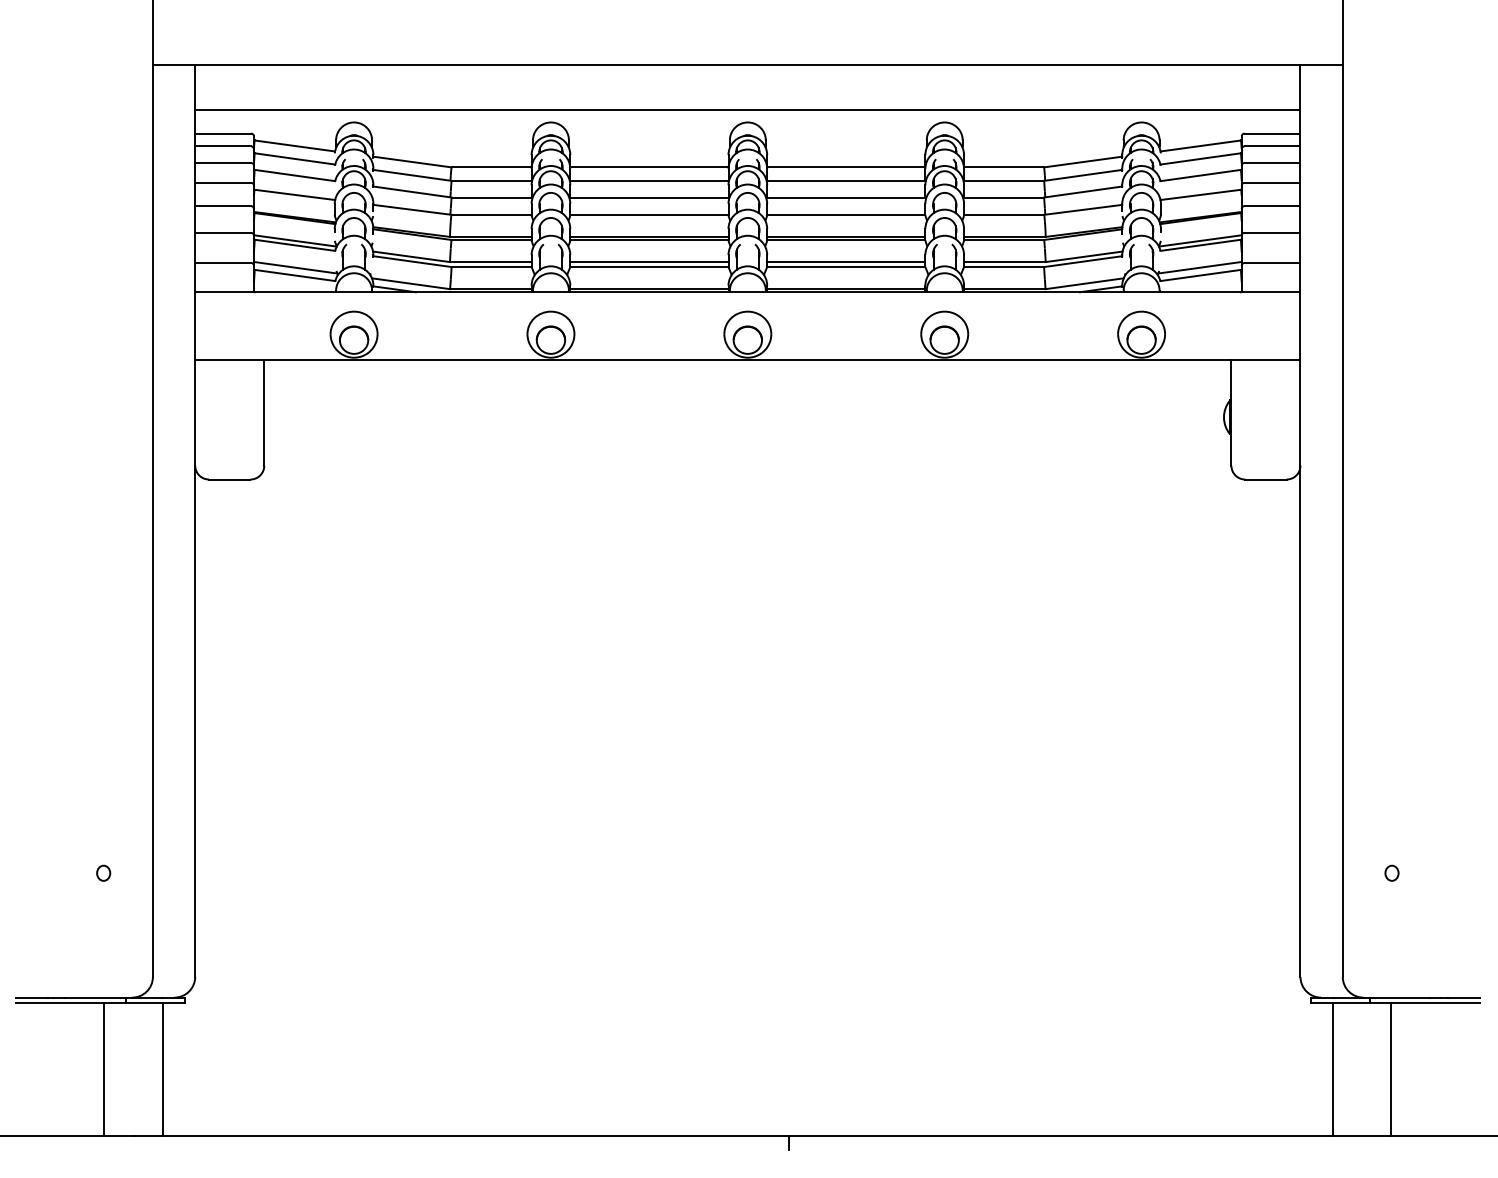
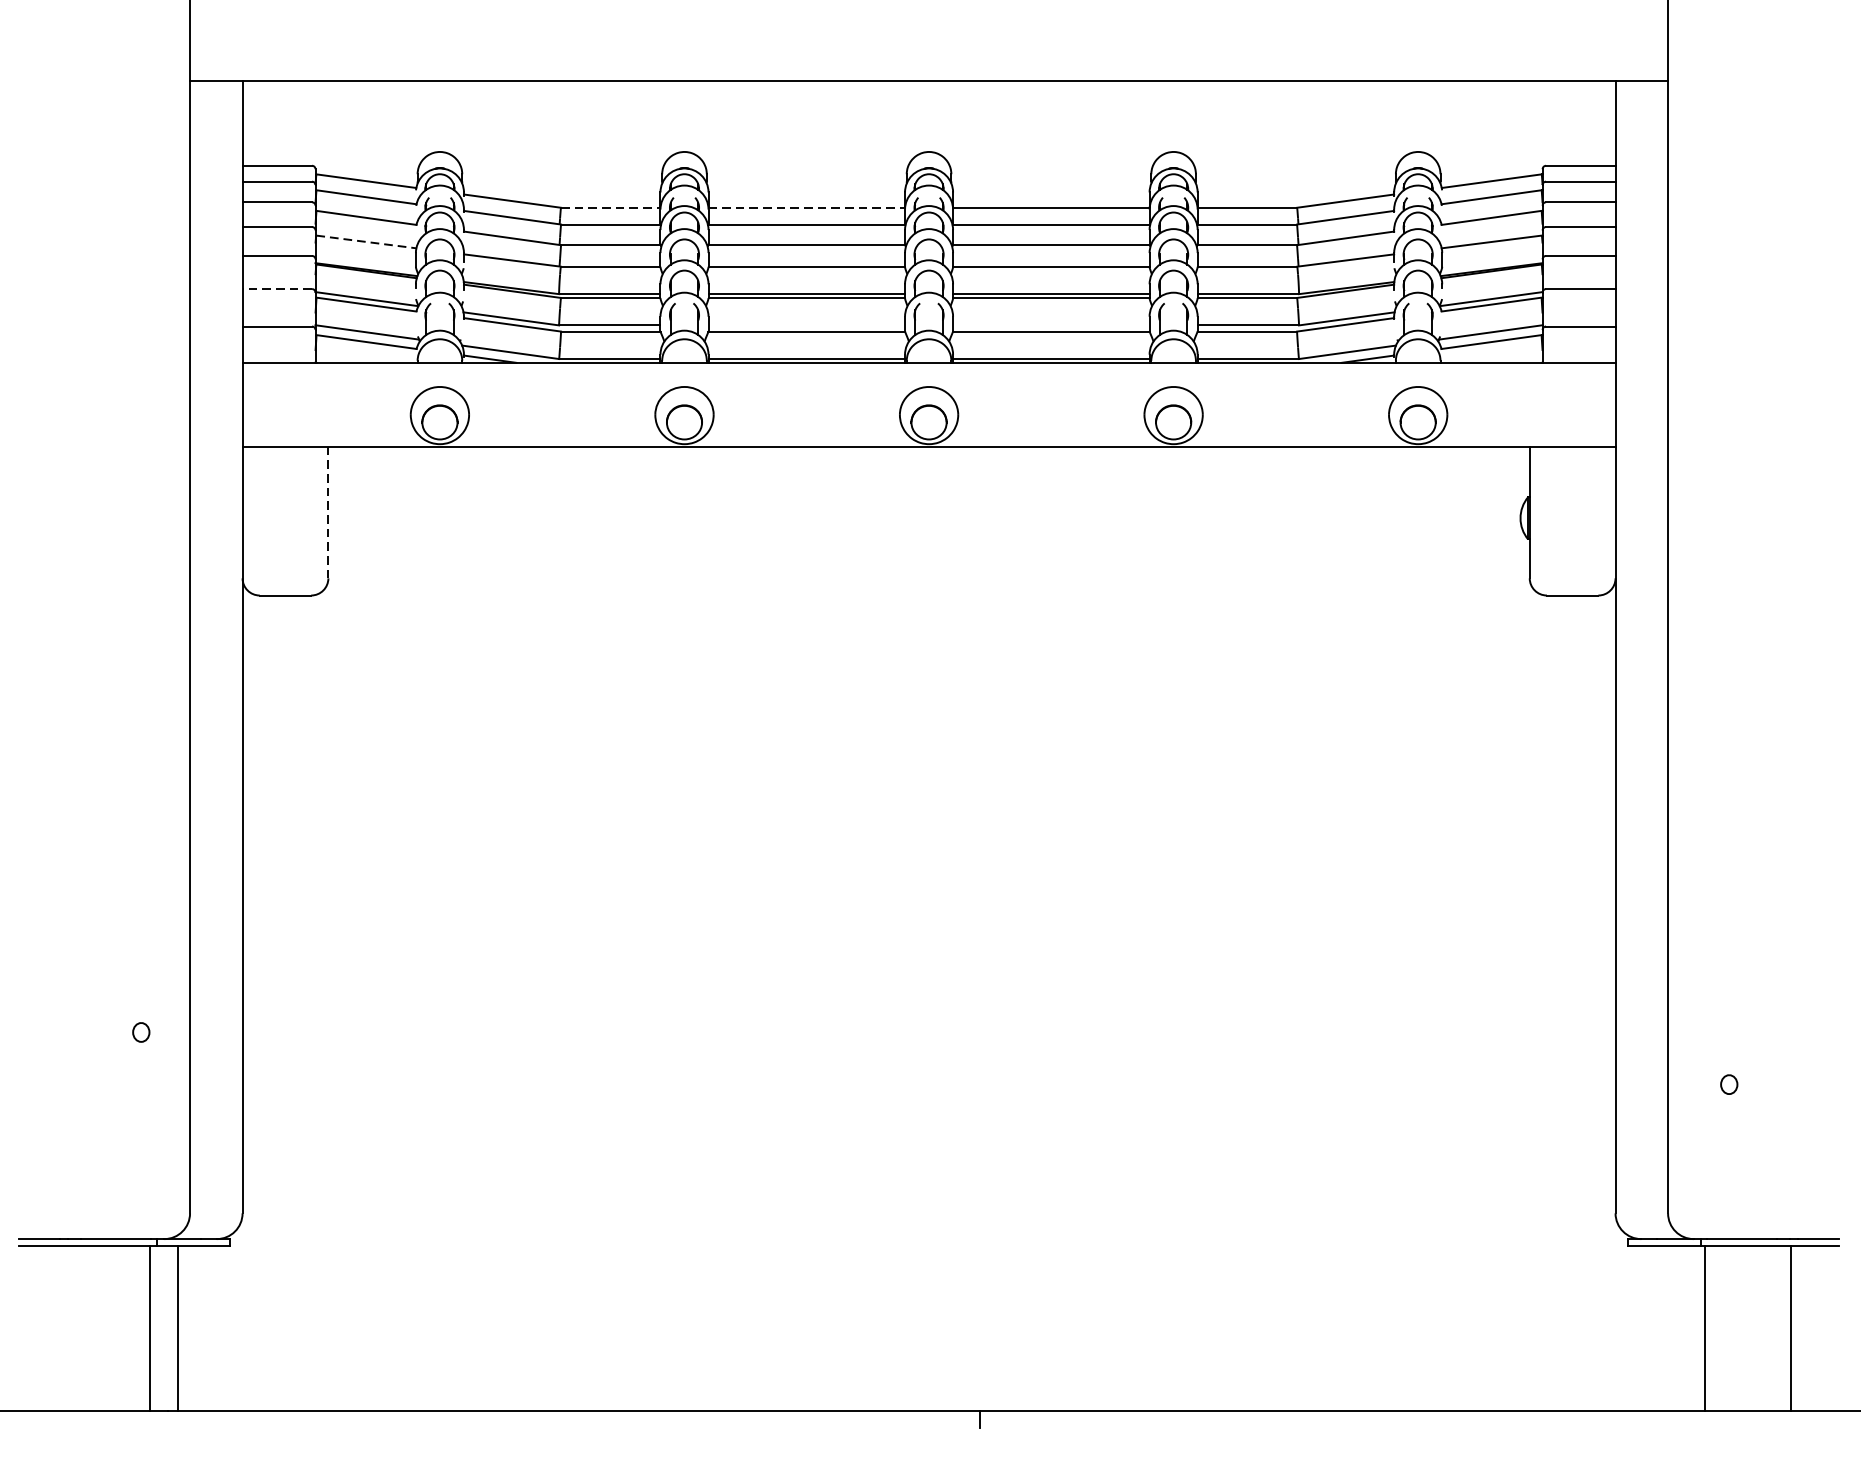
line: (747, 110) -> (928, 137), removed
line: (492, 167) -> (611, 207), solid -> dashed
line: (649, 167) -> (806, 207), solid -> dashed
line: (294, 194) -> (365, 241), solid -> dashed
line: (223, 232) -> (277, 288), solid -> dashed
line: (649, 262) -> (806, 325), removed
line: (846, 262) -> (1051, 325), removed
line: (264, 412) -> (328, 512), solid -> dashed
part: (103, 872) -> (141, 1031), moved
line: (104, 1069) -> (178, 1328), moved
line: (162, 1069) -> (149, 1328), moved
line: (1332, 1069) -> (1705, 1328), moved
line: (1391, 1069) -> (1790, 1328), moved

